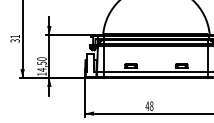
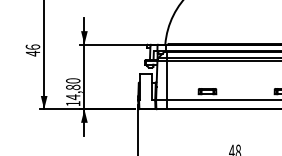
text: (14, 38) -> (31, 49), 31 -> 46
text: (41, 63) -> (72, 87), 14,50 -> 14,80

